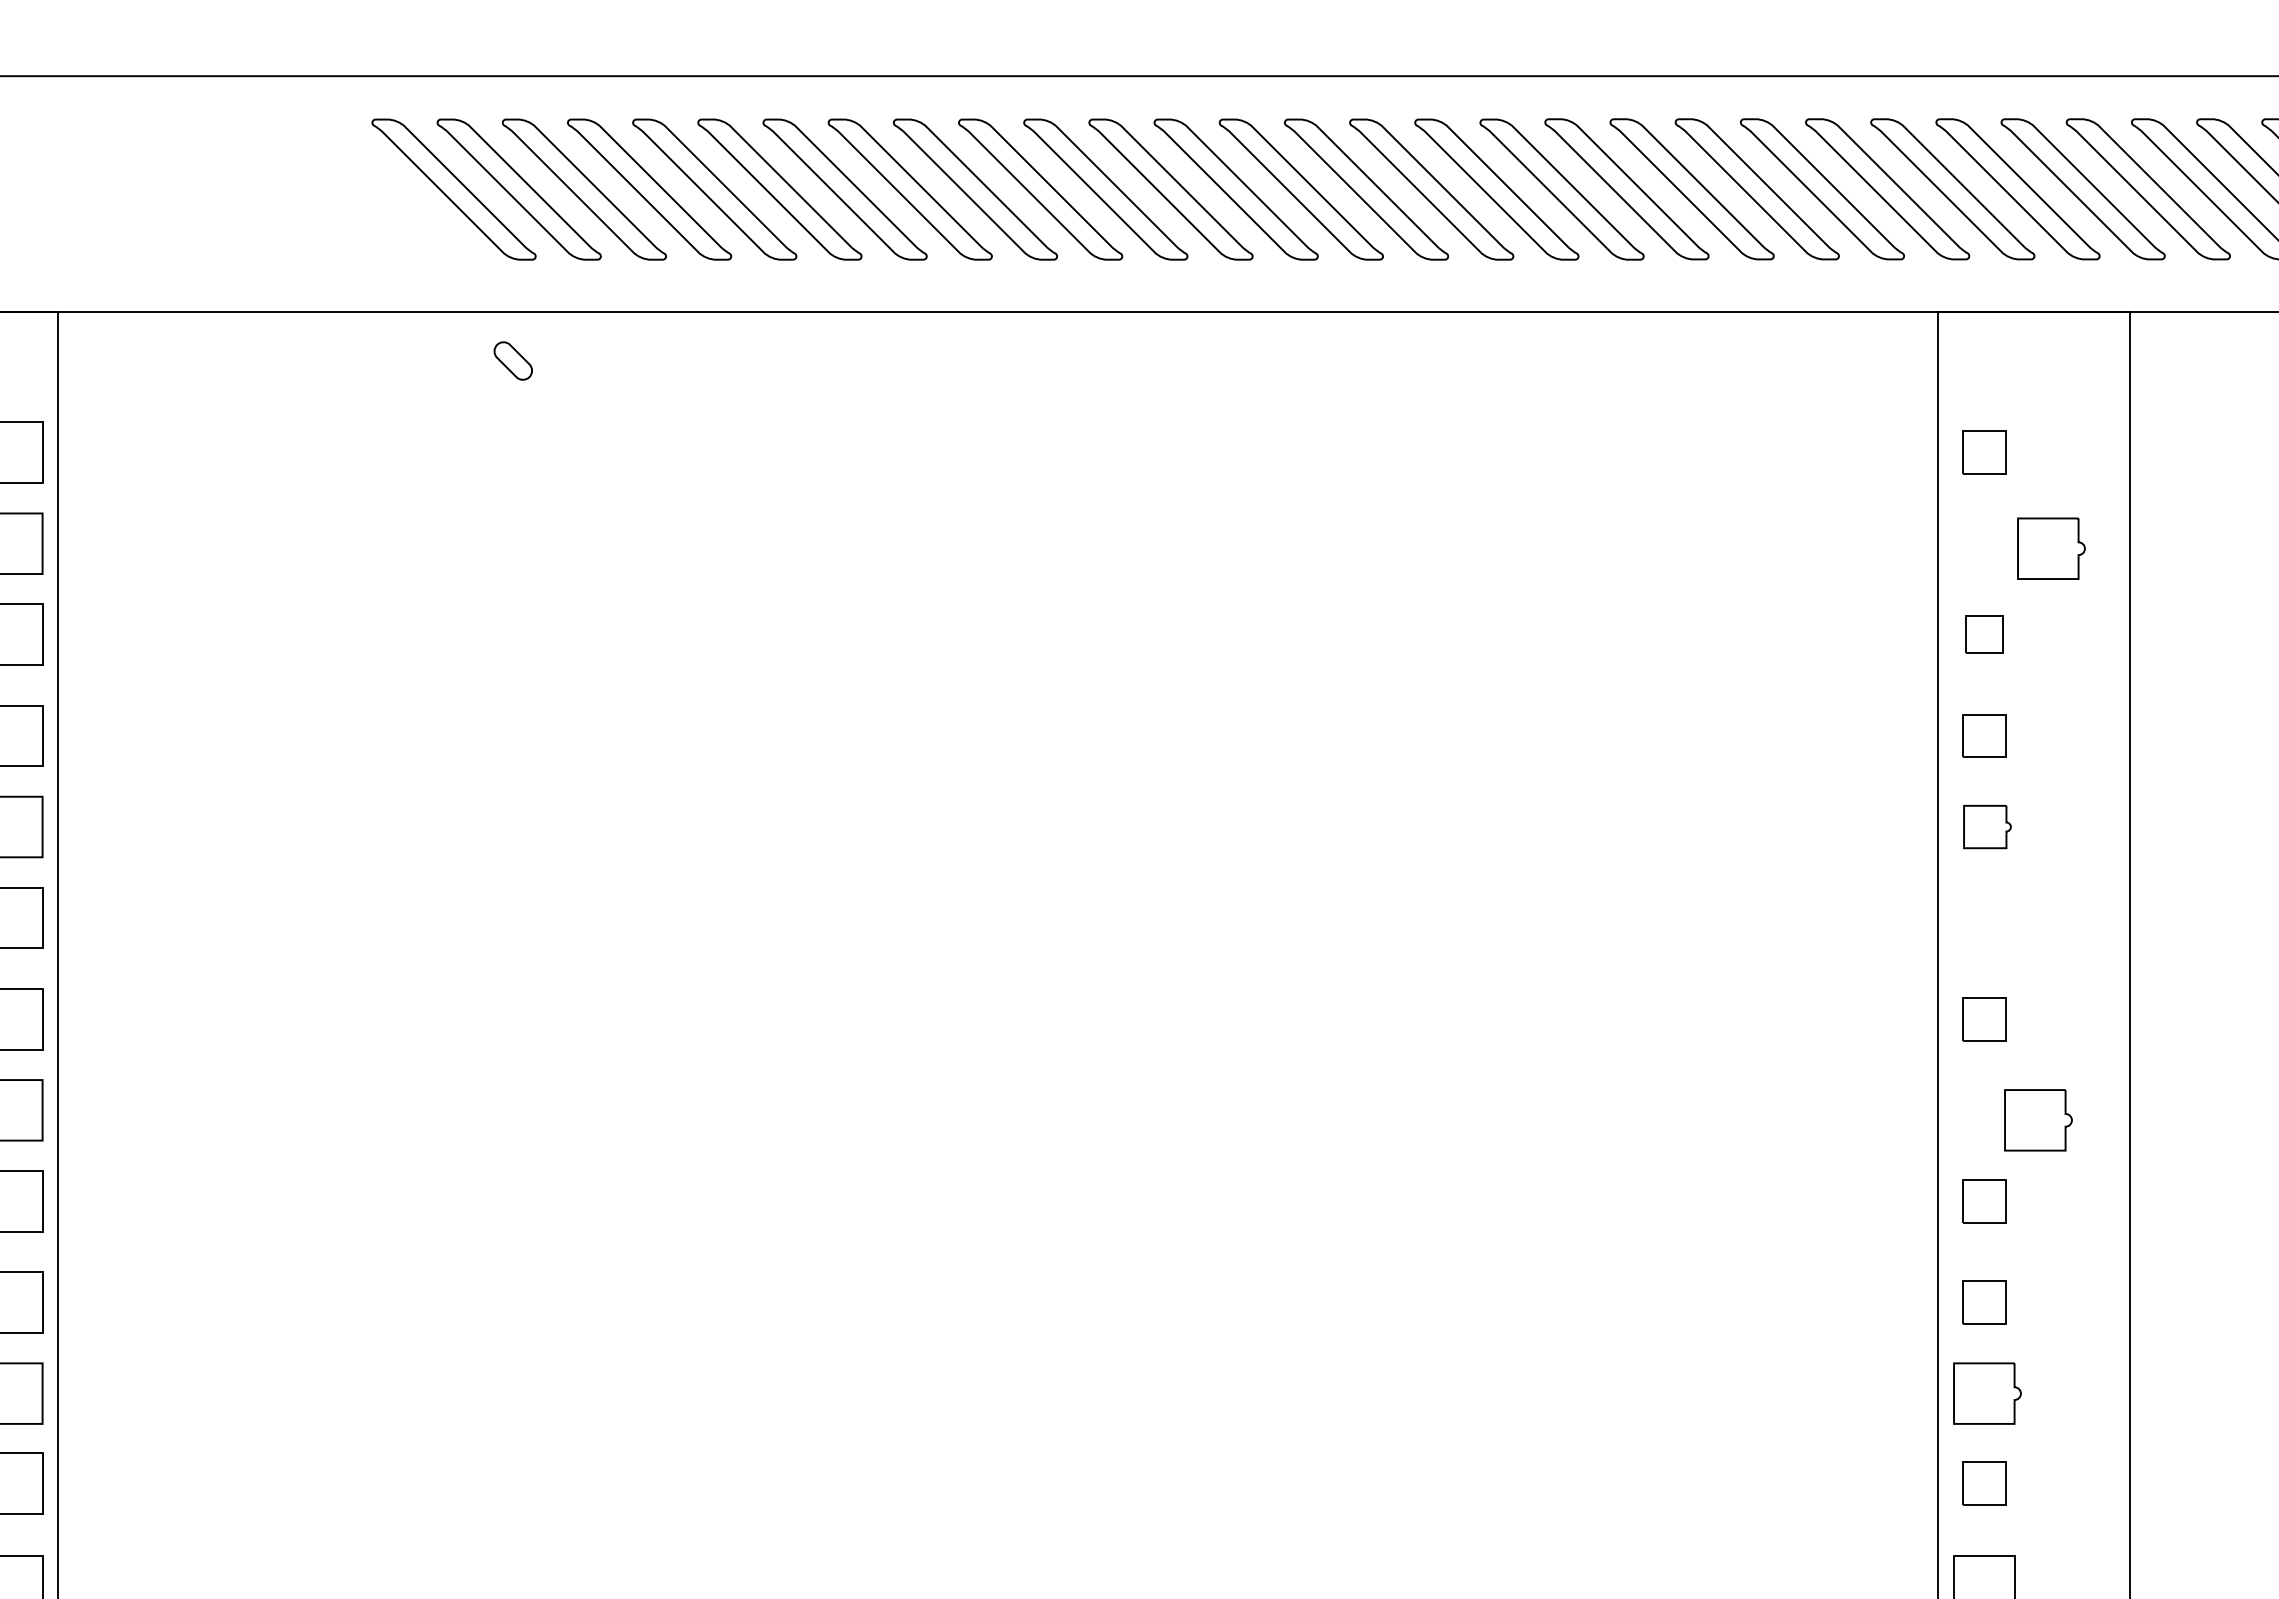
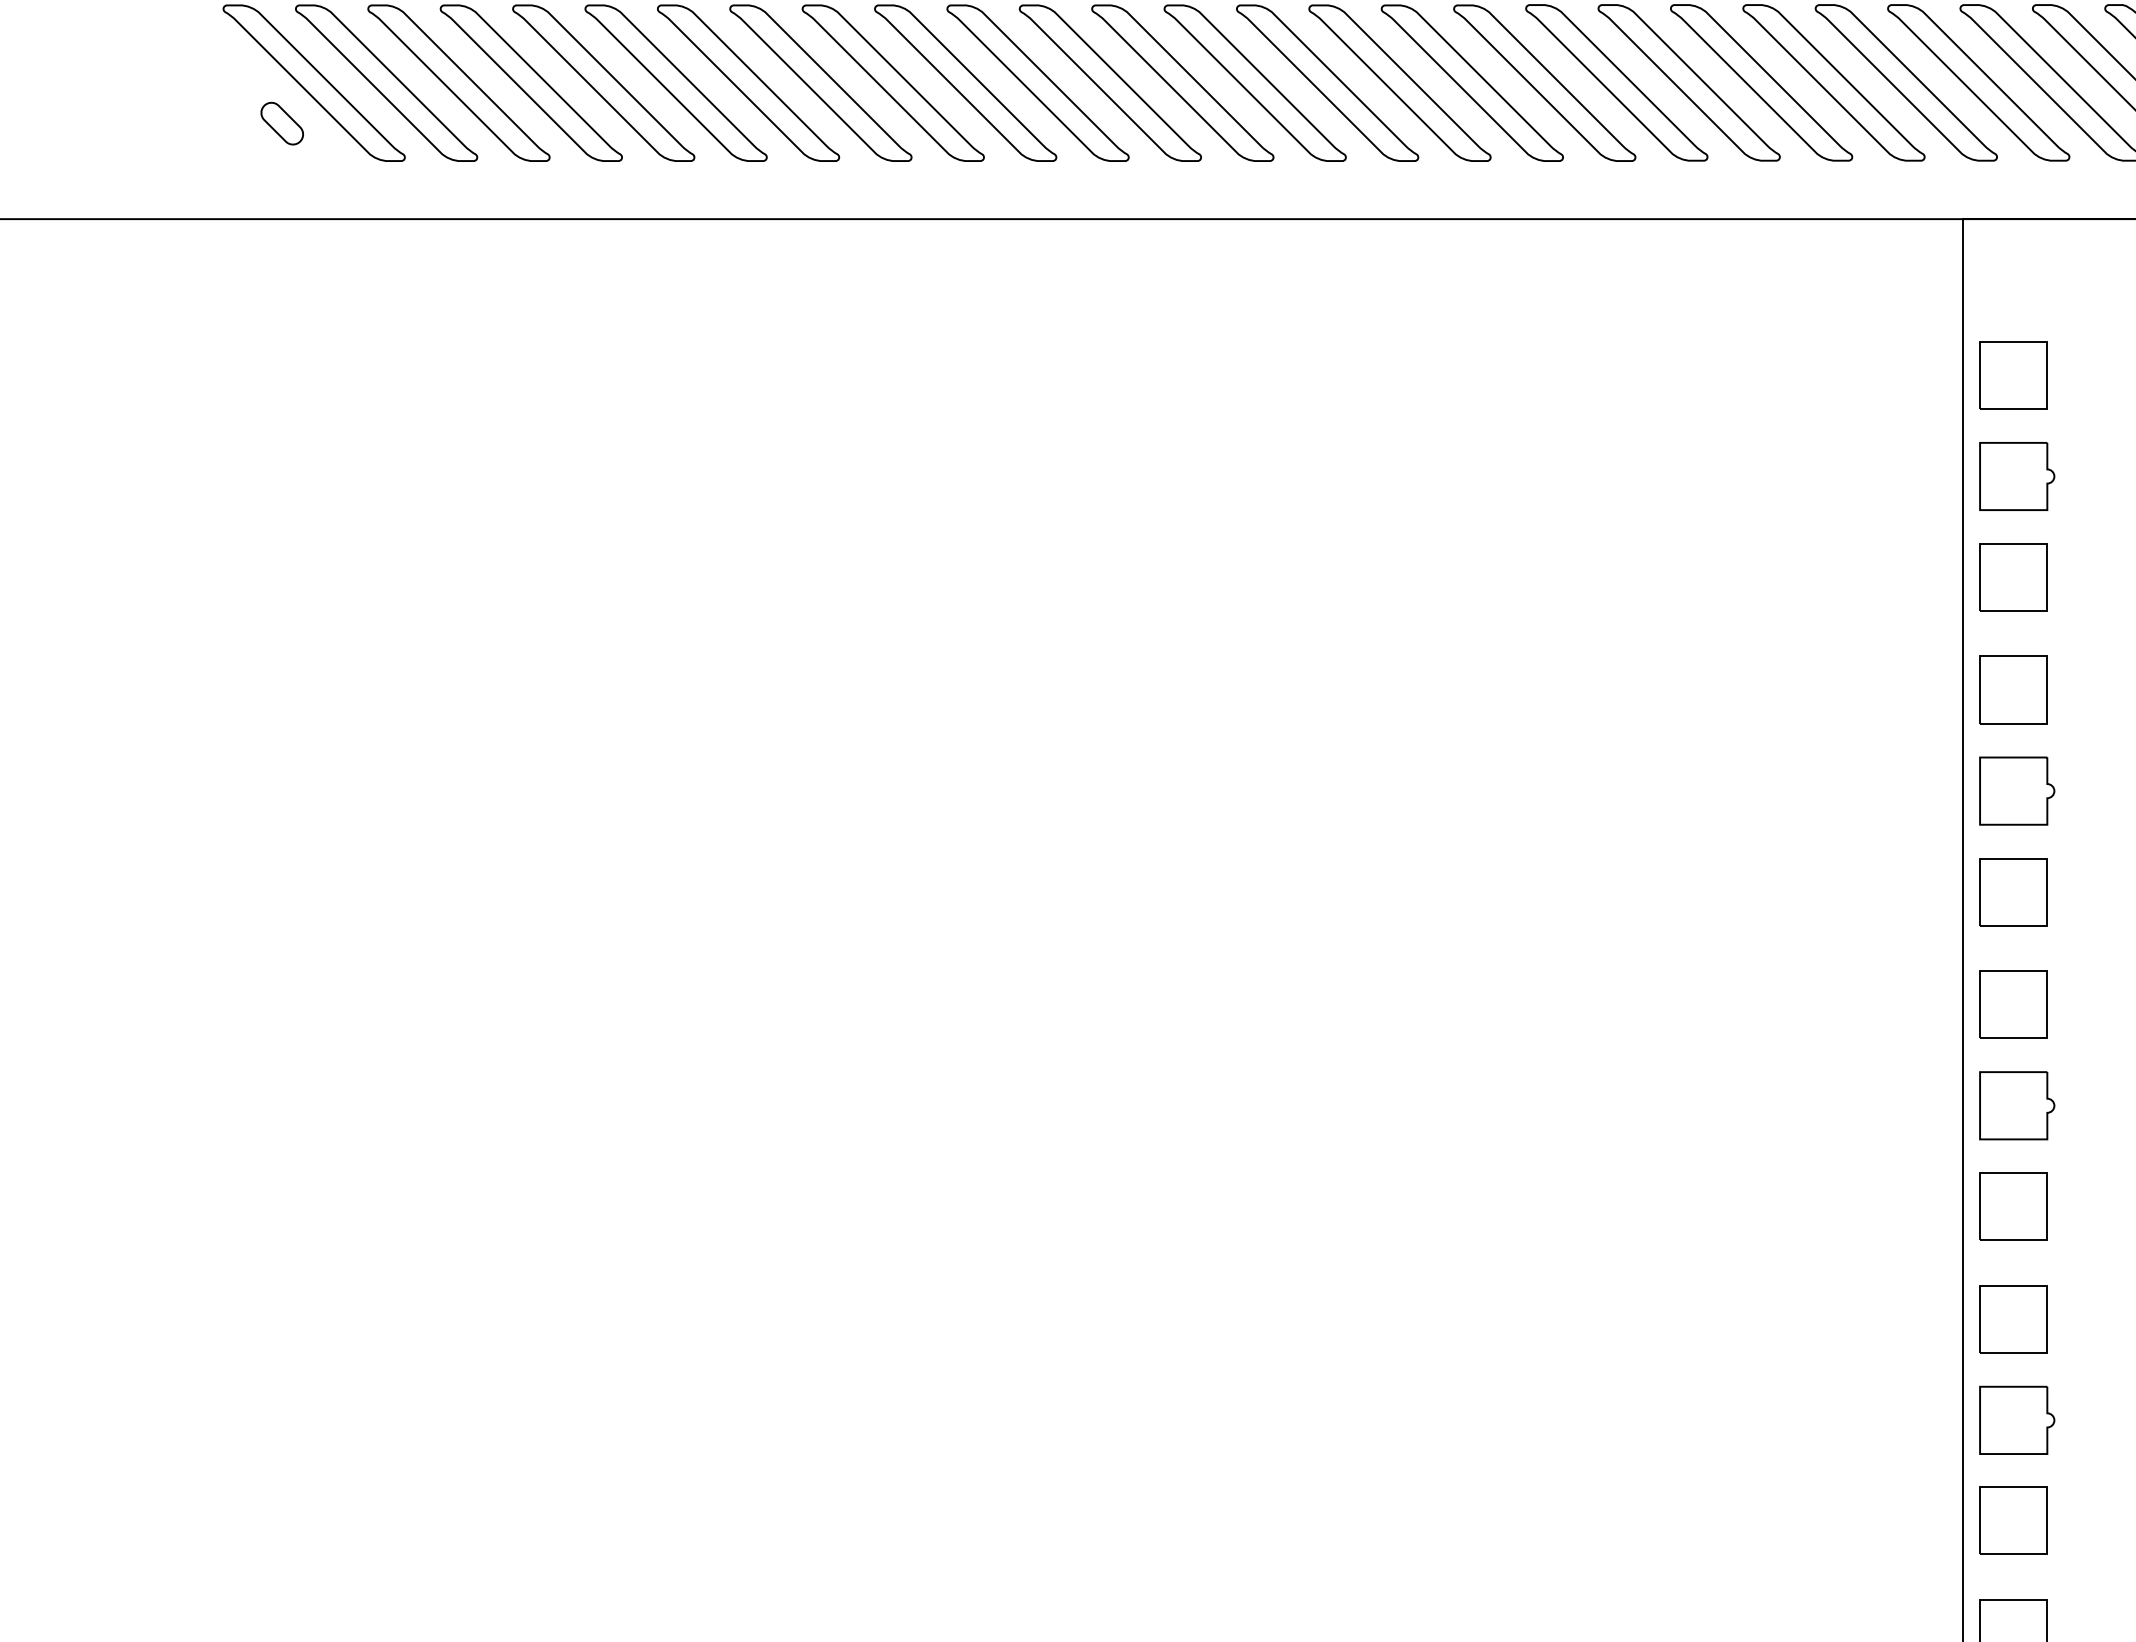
part: (512, 360) -> (281, 123), moved
part: (1984, 452) -> (2013, 375), size x1.43
part: (2051, 548) -> (2017, 476), moved
part: (1984, 634) -> (2013, 577), size x1.67
part: (1984, 735) -> (2013, 689), size x1.43
part: (1987, 826) -> (2017, 790), size x1.43
part: (1984, 917) -> (2013, 891), added
part: (1984, 1019) -> (2013, 1004), size x1.43
part: (2038, 1120) -> (2017, 1105), moved
part: (1984, 1201) -> (2013, 1207), size x1.43
part: (1984, 1302) -> (2013, 1319), size x1.43
part: (1984, 1483) -> (2013, 1520), size x1.43

